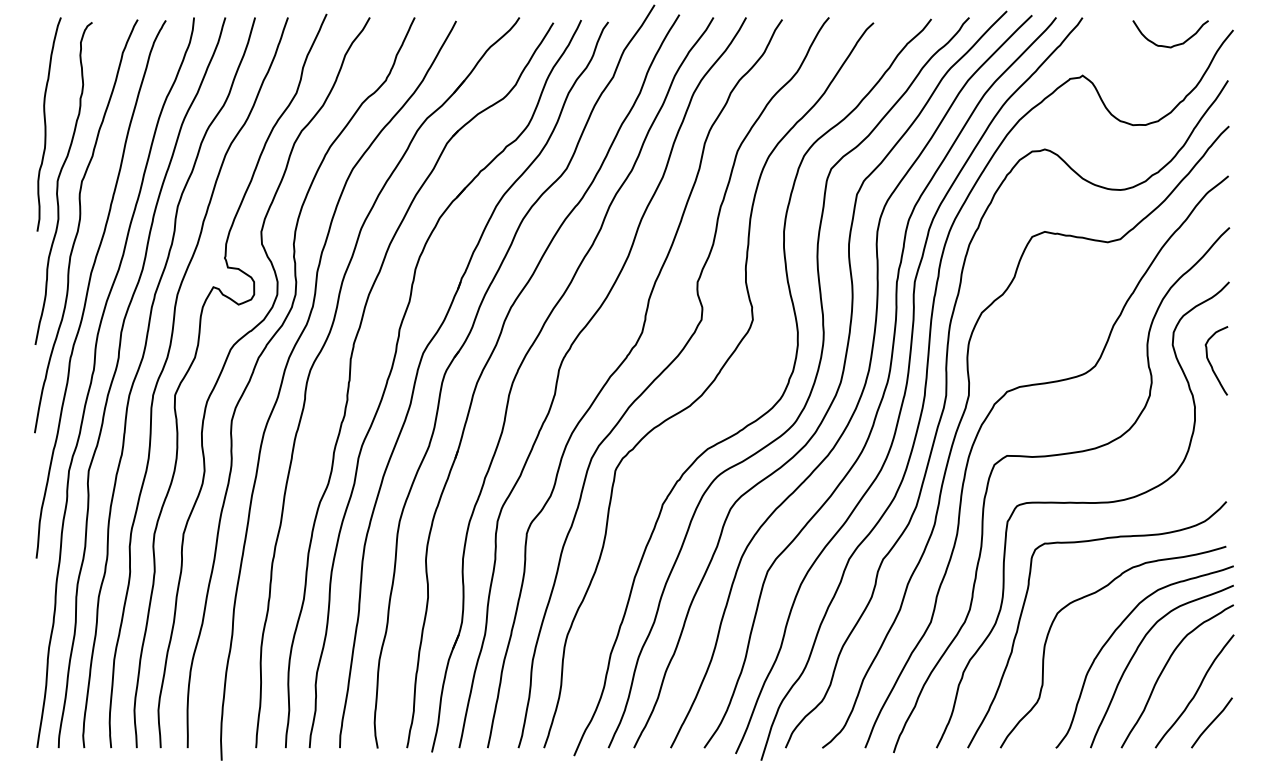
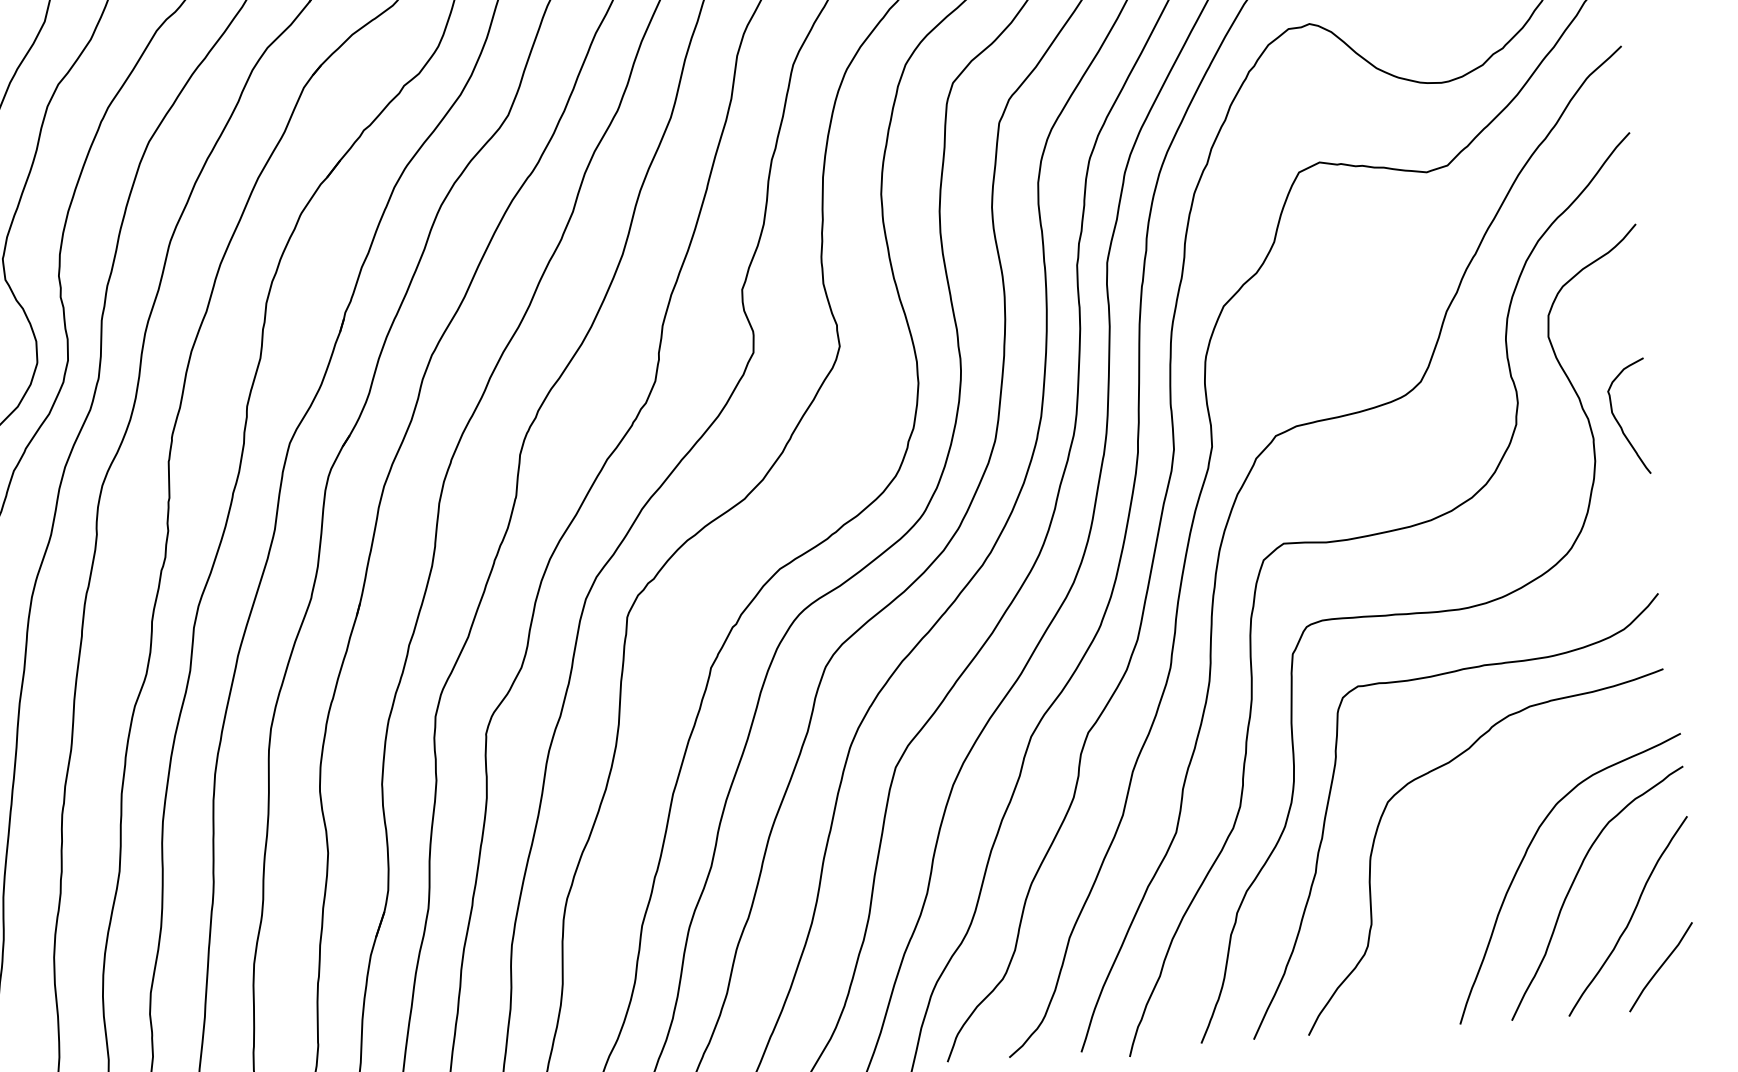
curve: (1210, 362) -> (1618, 420), moved
curve: (1115, 632) -> (1487, 827), removed

